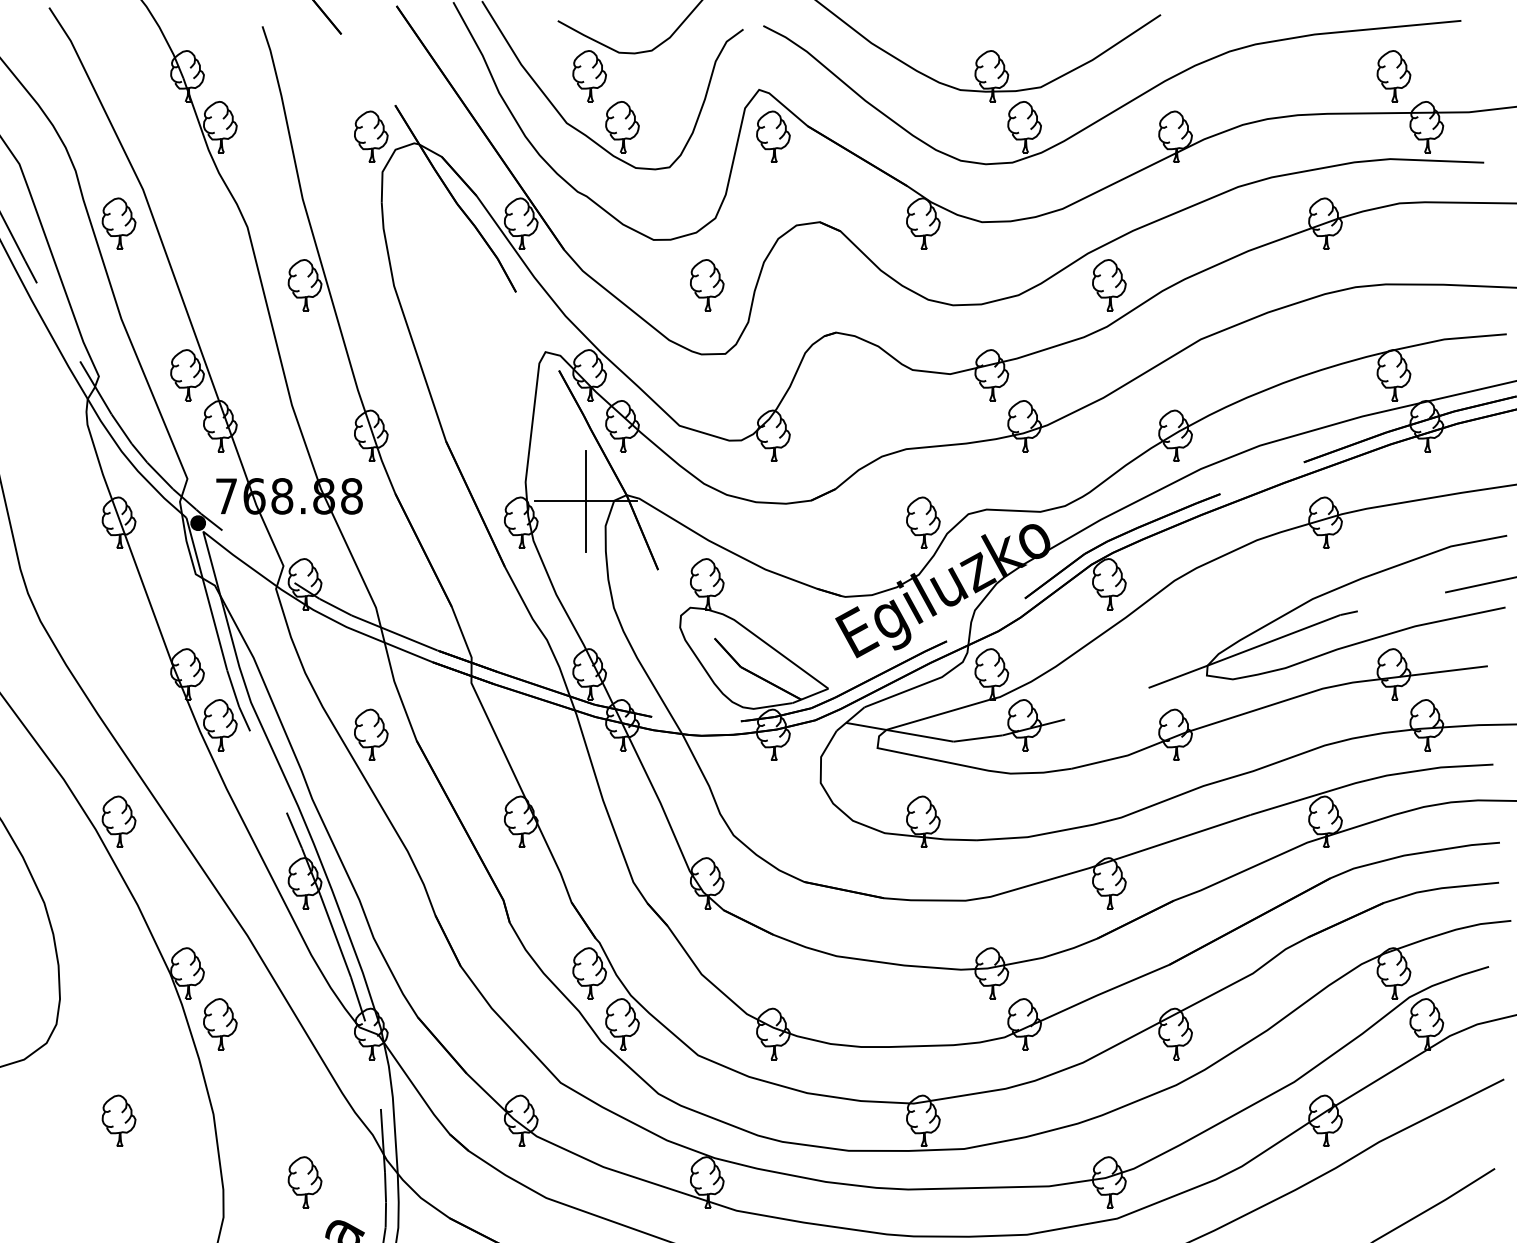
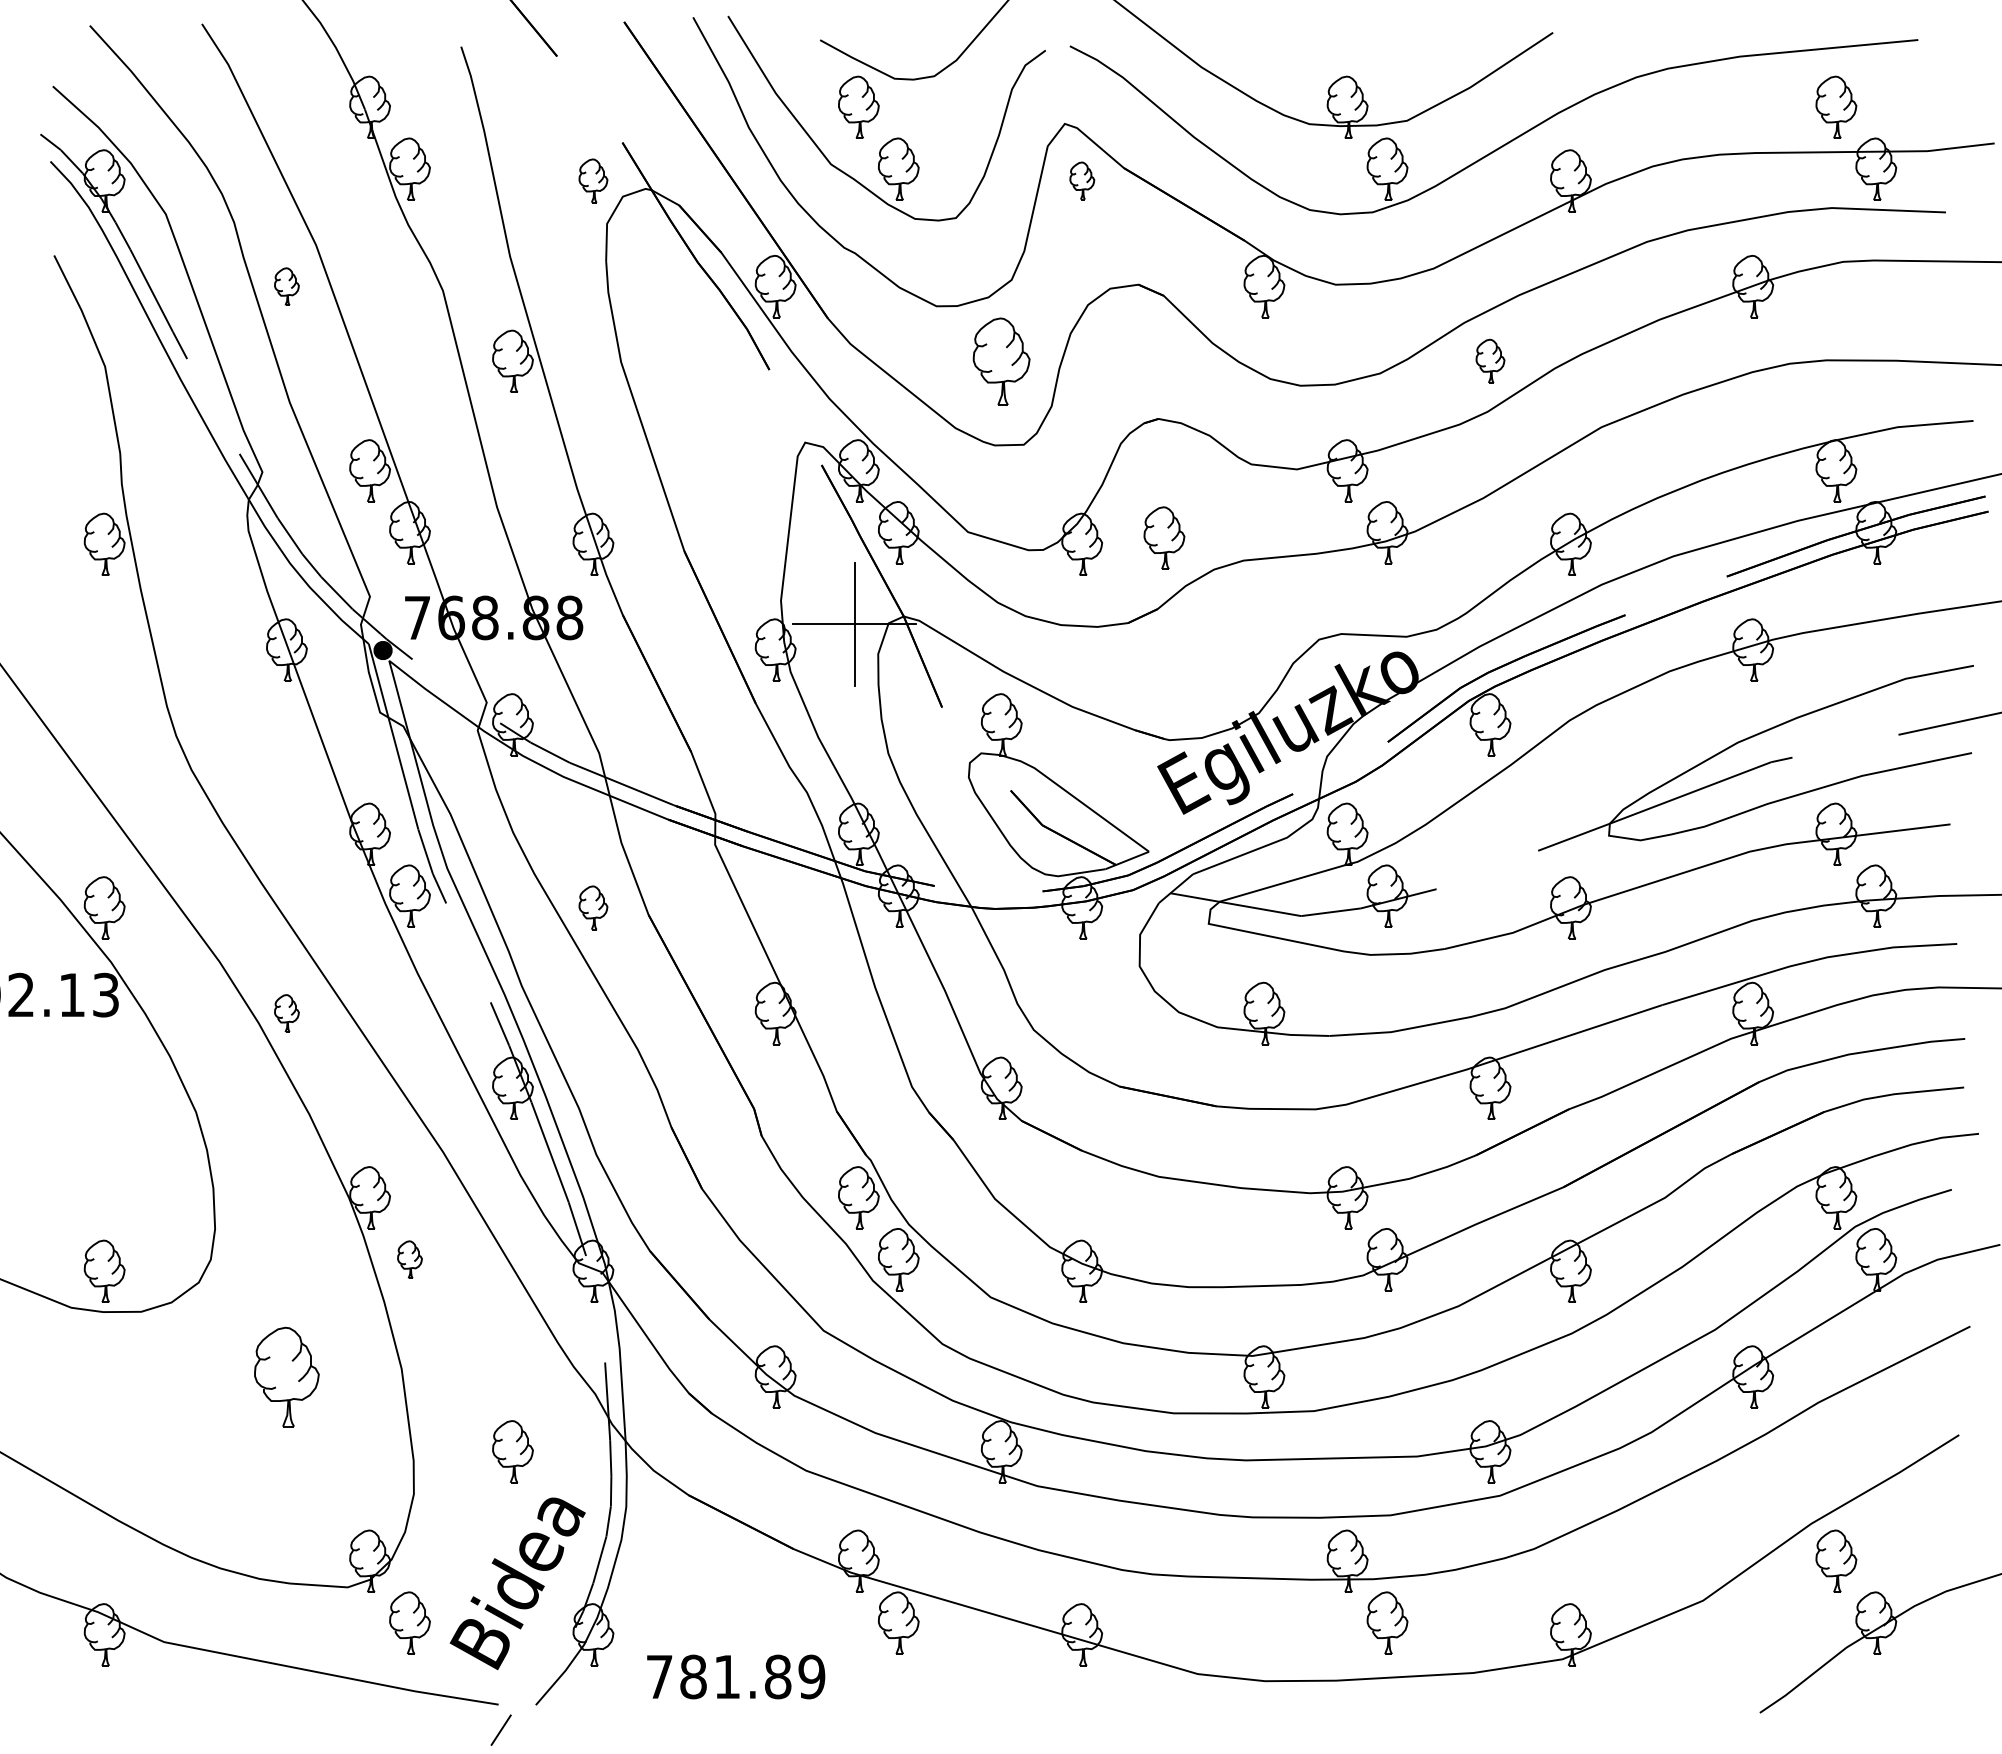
part: (371, 136) -> (593, 180), size x0.7
part: (773, 136) -> (1082, 180), size x0.6
part: (118, 223) -> (286, 286), size x0.6
part: (707, 284) -> (1001, 360), size x1.4
part: (1109, 284) -> (1490, 360), size x0.7
part: (923, 522) -> (1164, 537), moved
part: (371, 734) -> (593, 907), size x0.7
part: (118, 821) -> (286, 1013), size x0.6
part: (219, 1024) -> (409, 1259), size x0.6
part: (118, 1120) -> (286, 1376), size x1.6

